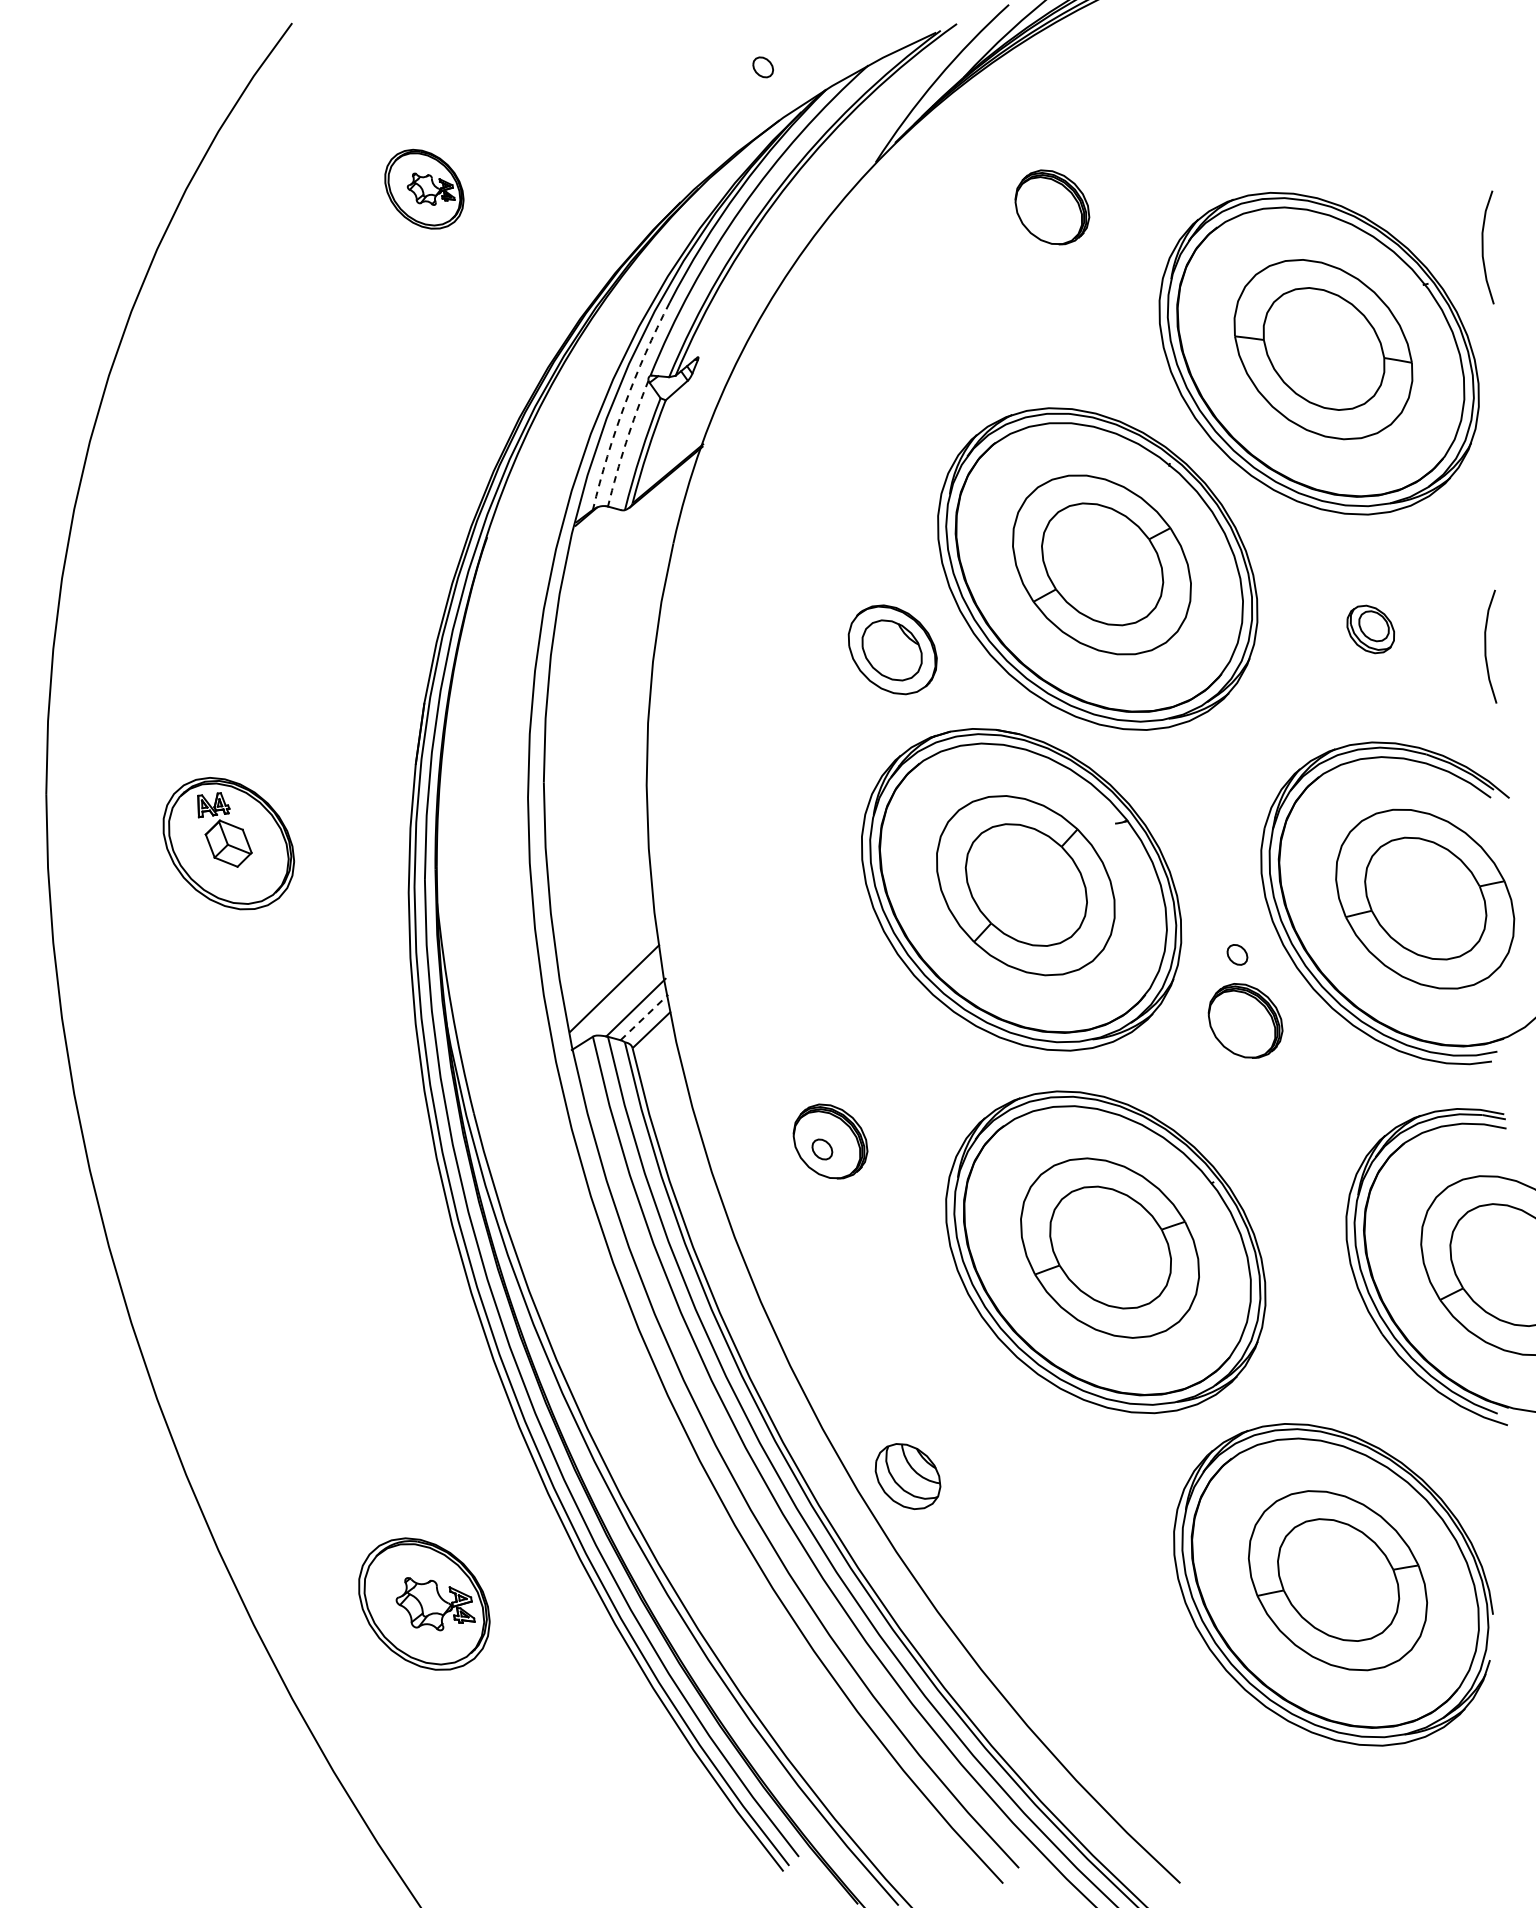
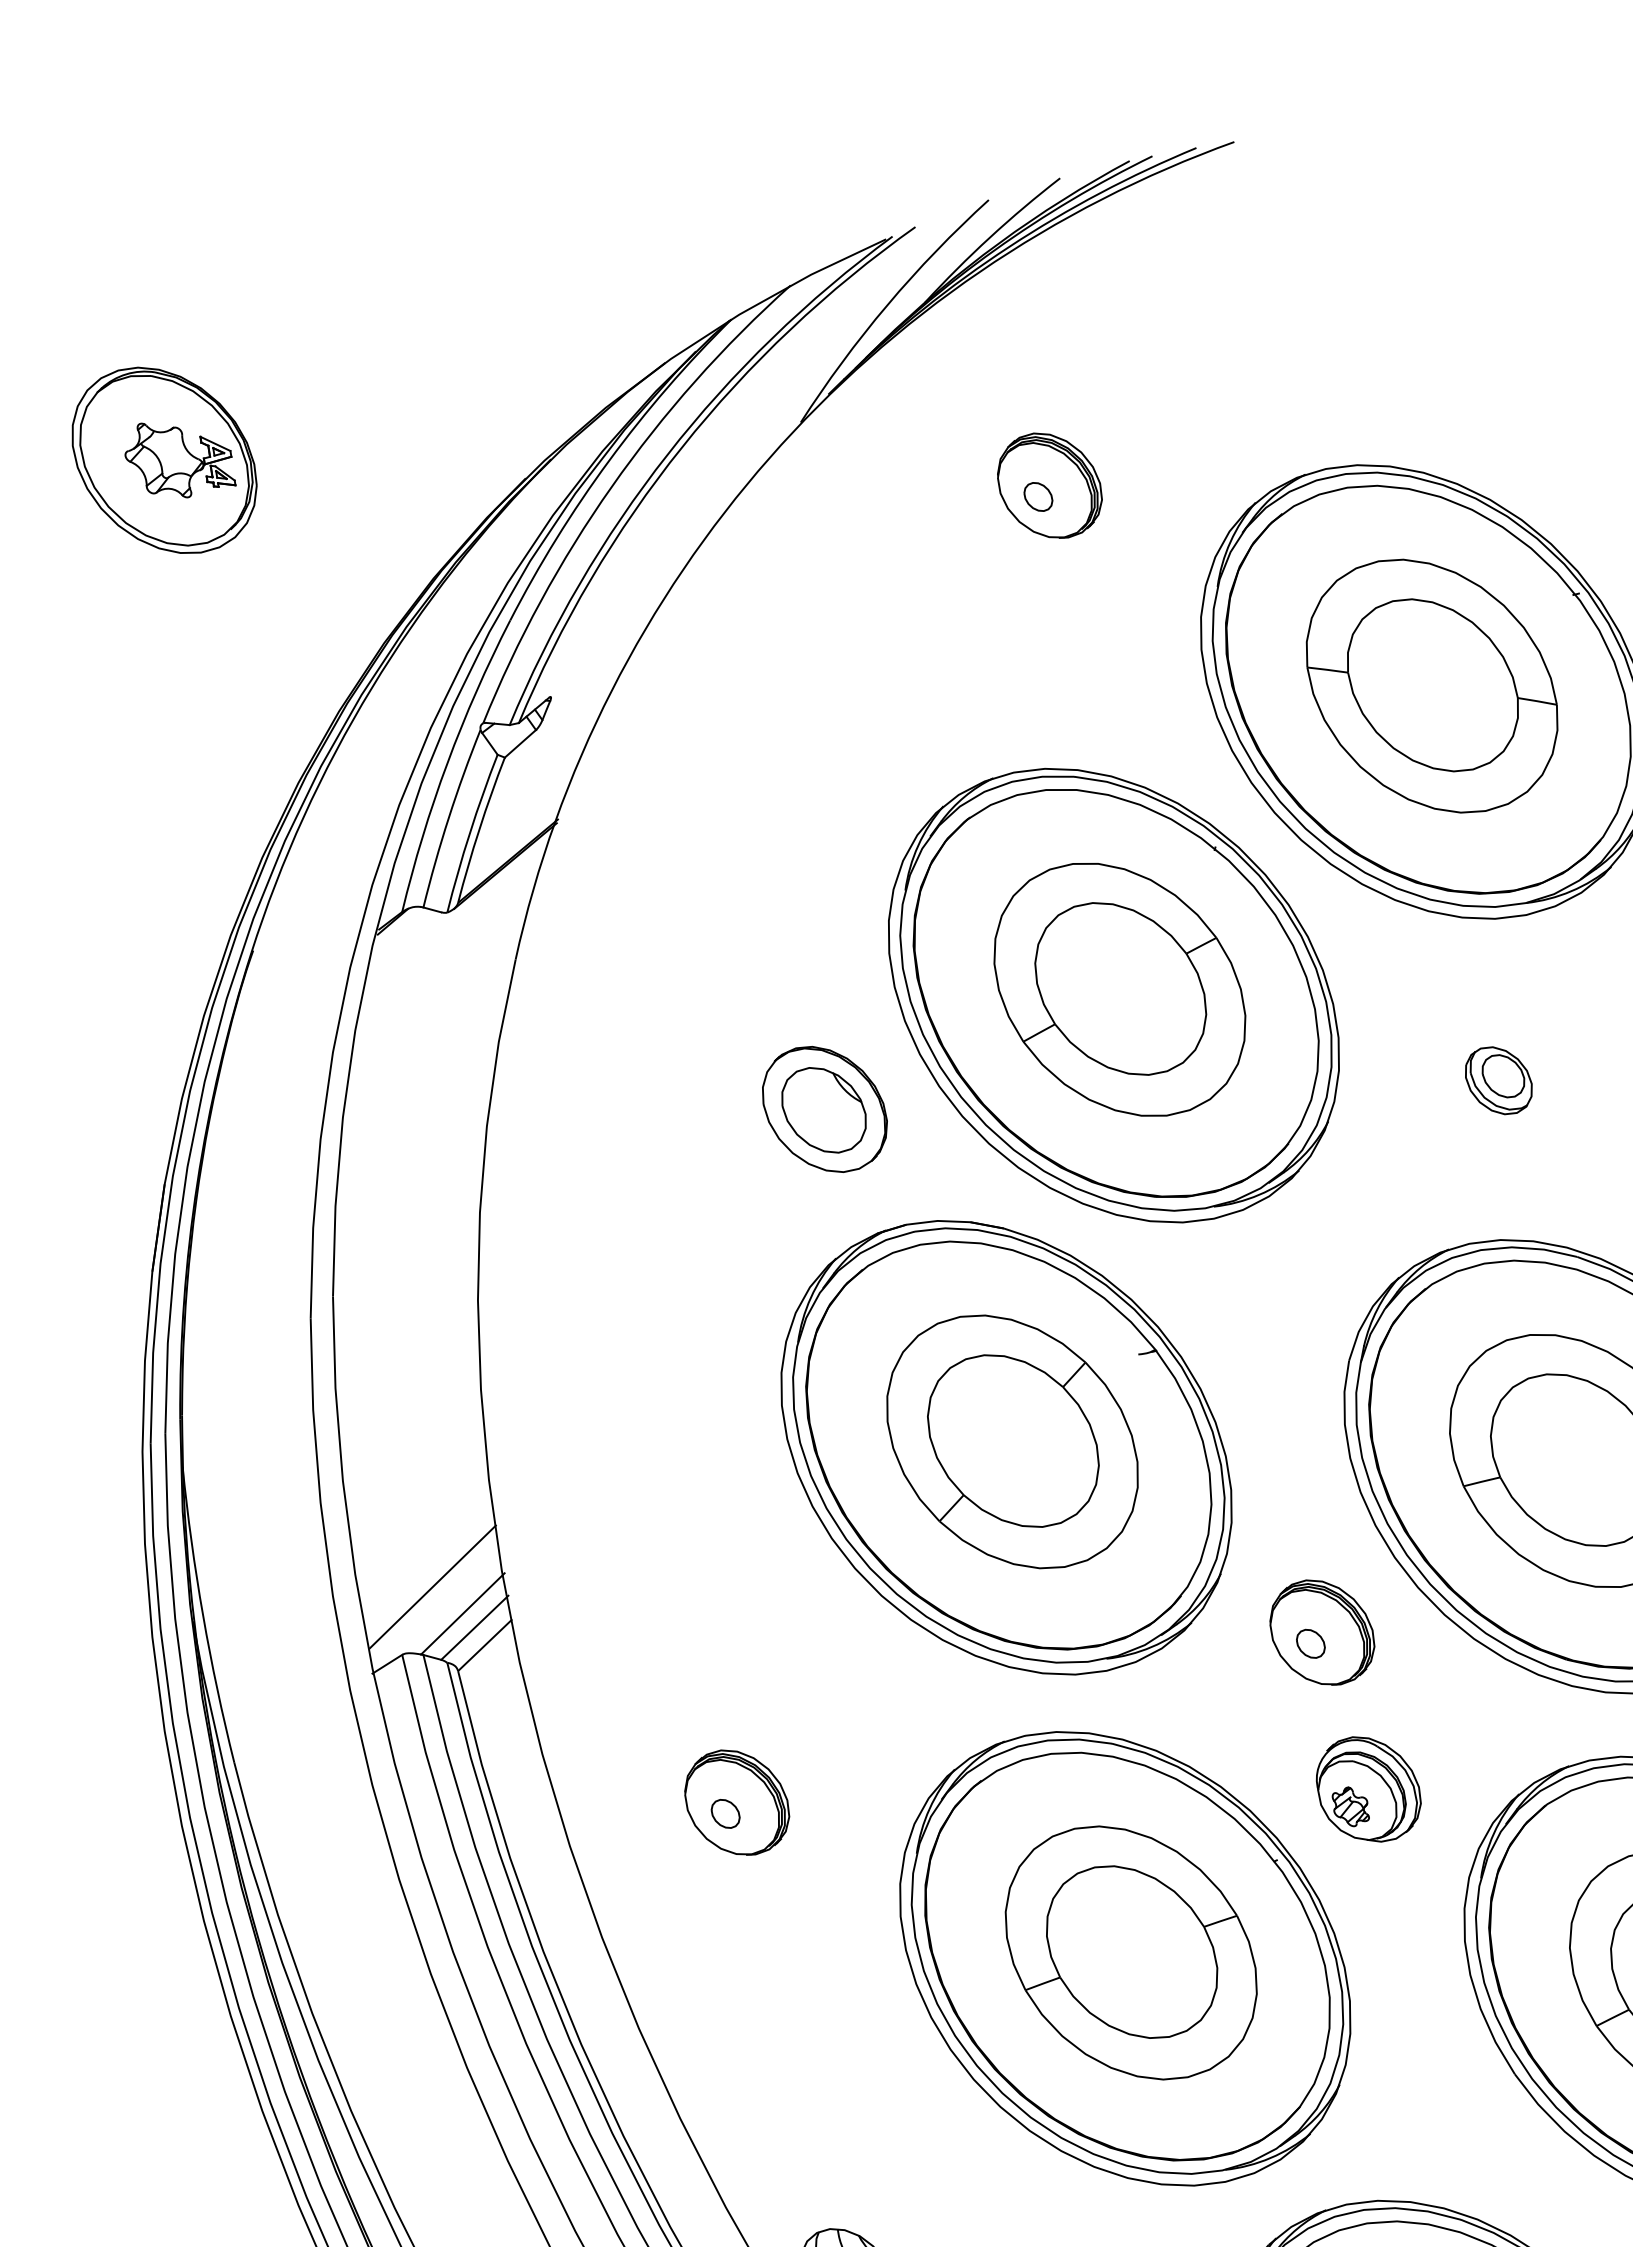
part: (762, 67) -> (1037, 497), moved
part: (424, 188) -> (164, 459), size x1.67
arc: (625, 404) -> (448, 763), dashed -> solid
arc: (626, 442) -> (449, 817), dashed -> solid
part: (1237, 954) -> (1310, 1643), moved
line: (644, 1017) -> (474, 1627), dashed -> solid
part: (1278, 1132) -> (1368, 1789), added

